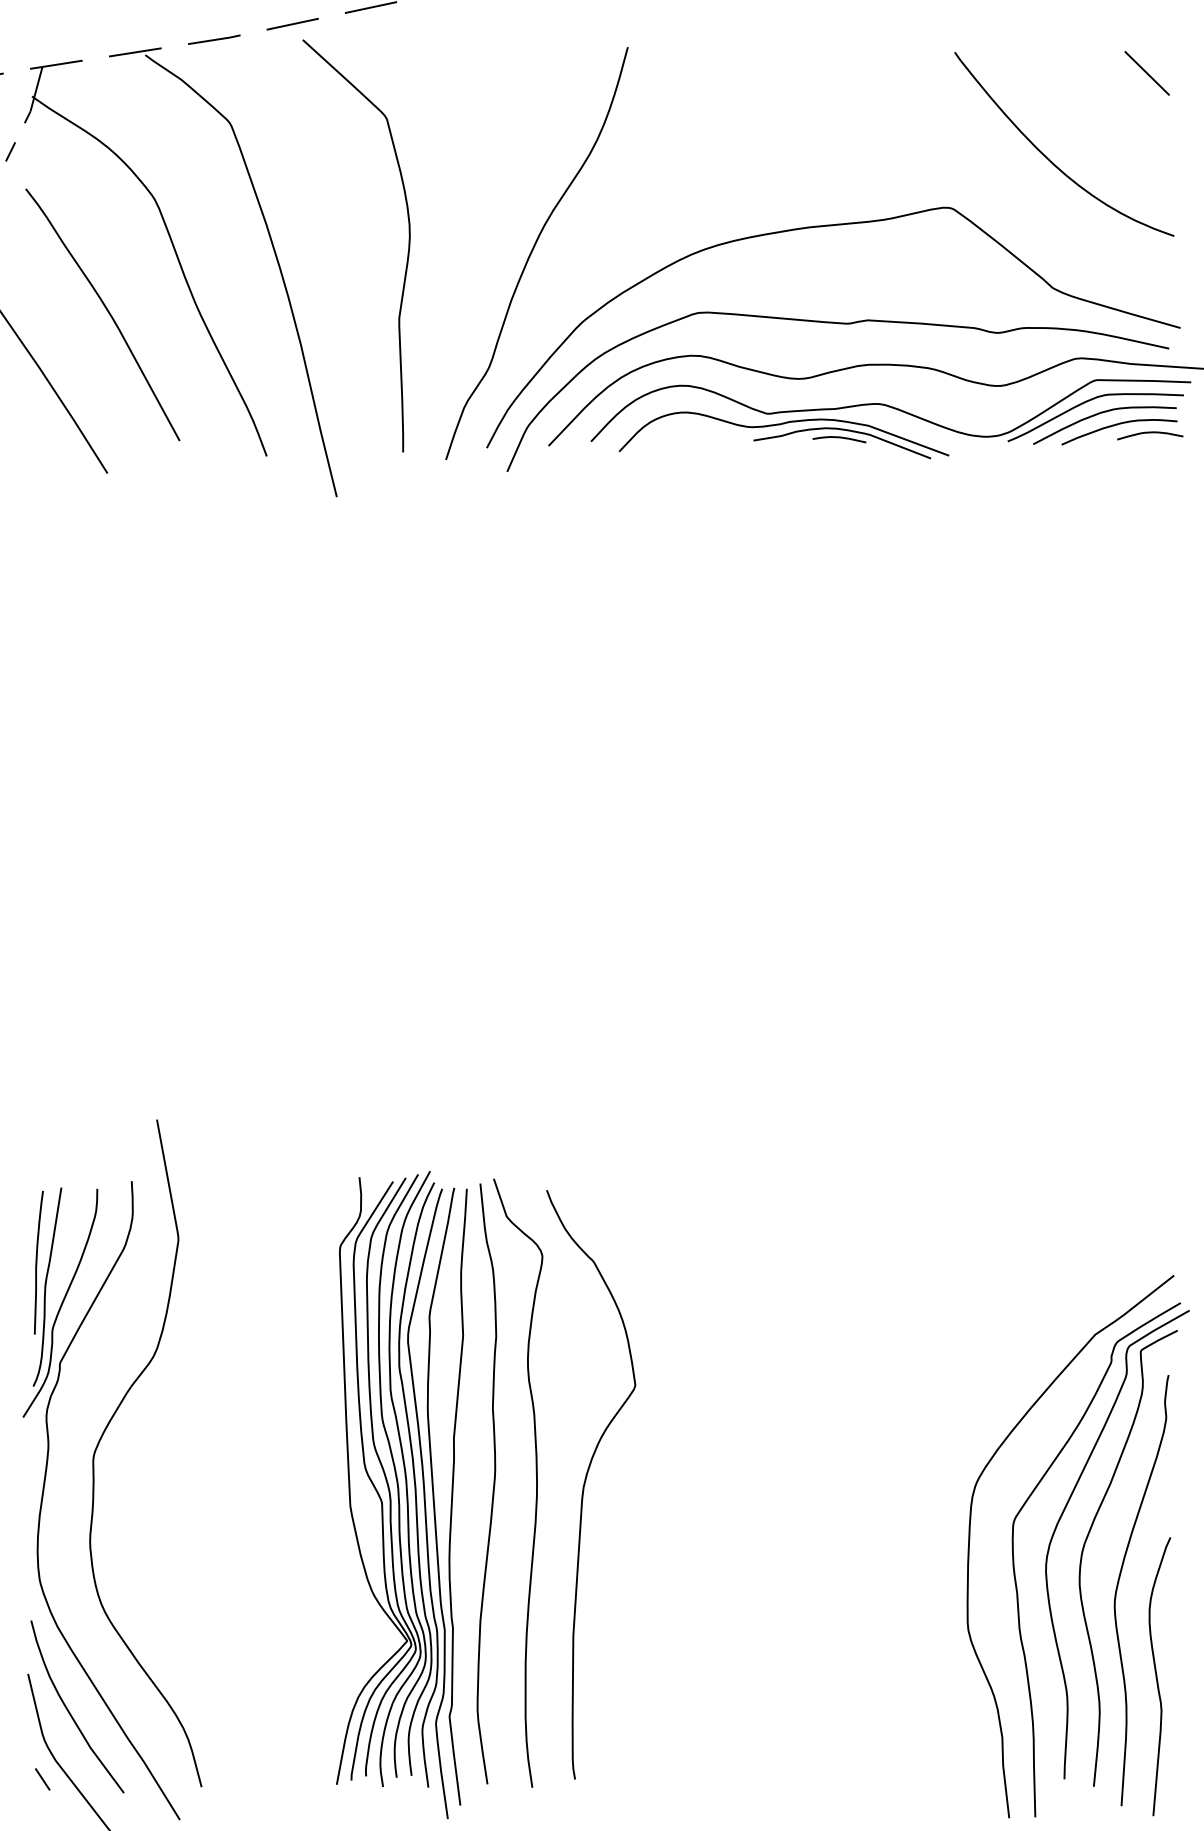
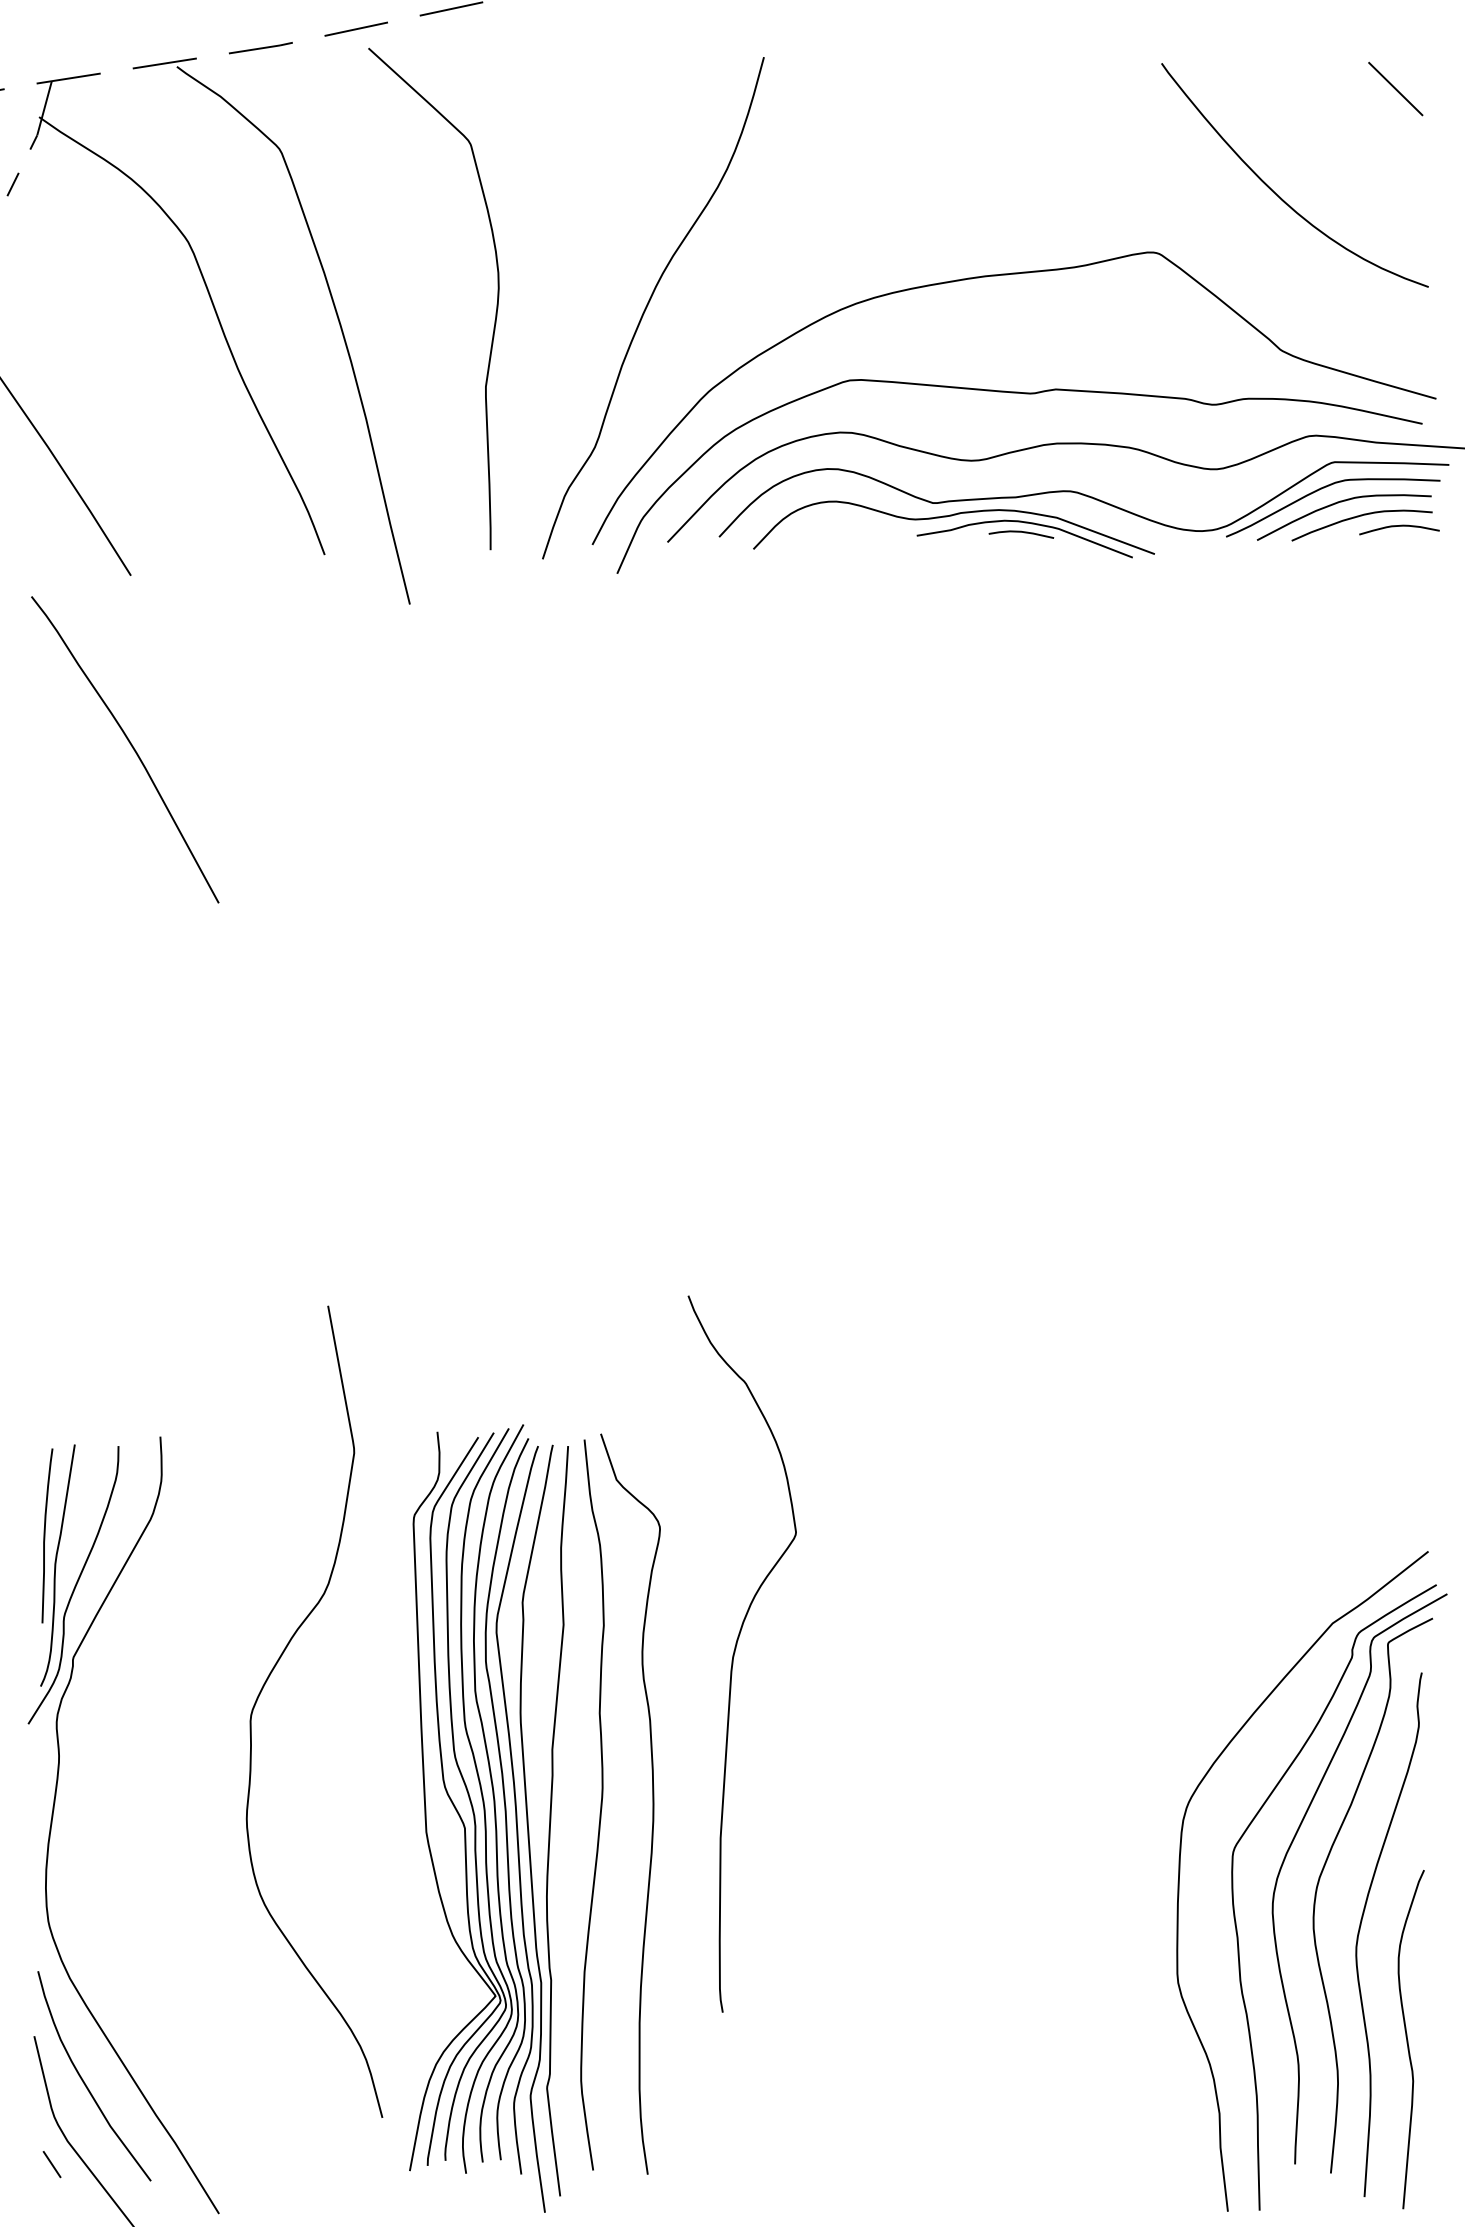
curve: (107, 311) -> (130, 745), moved
curve: (107, 1428) -> (267, 1681), moved
curve: (585, 1483) -> (735, 1652), moved

